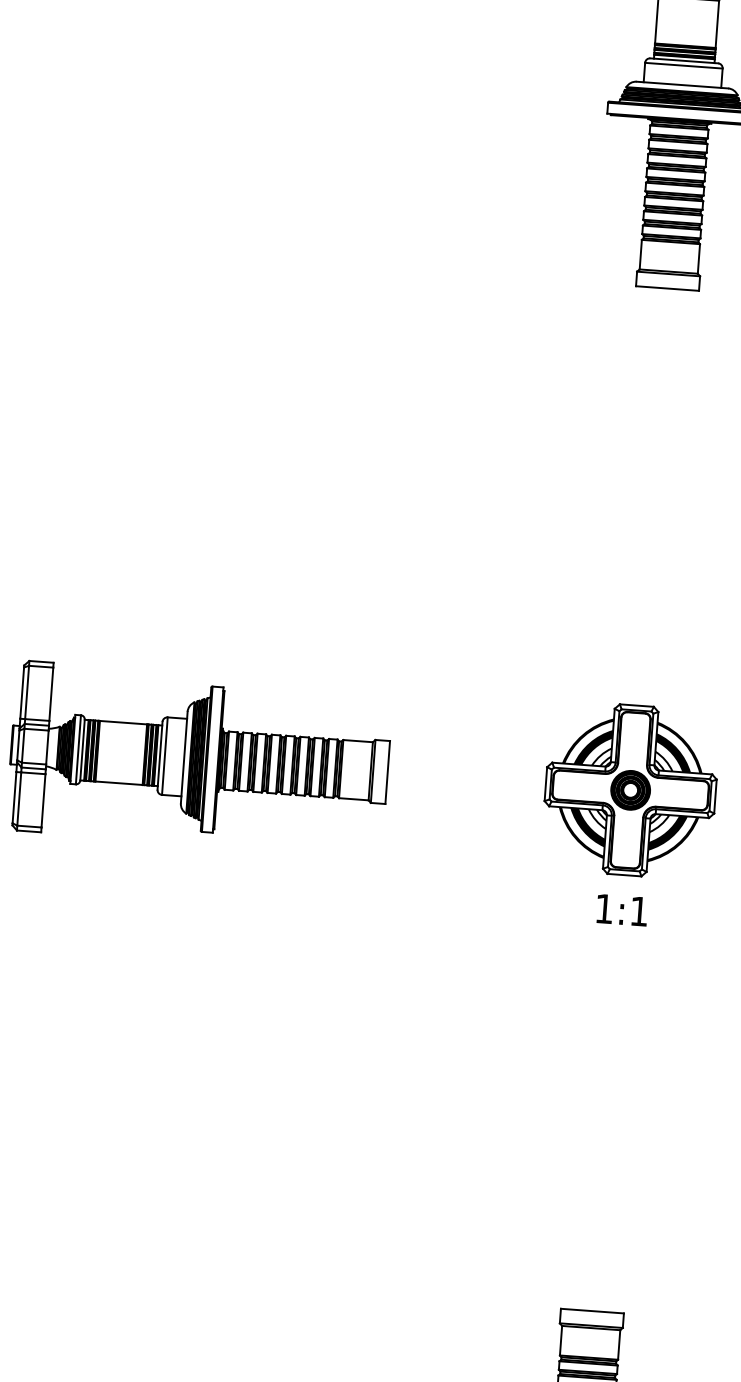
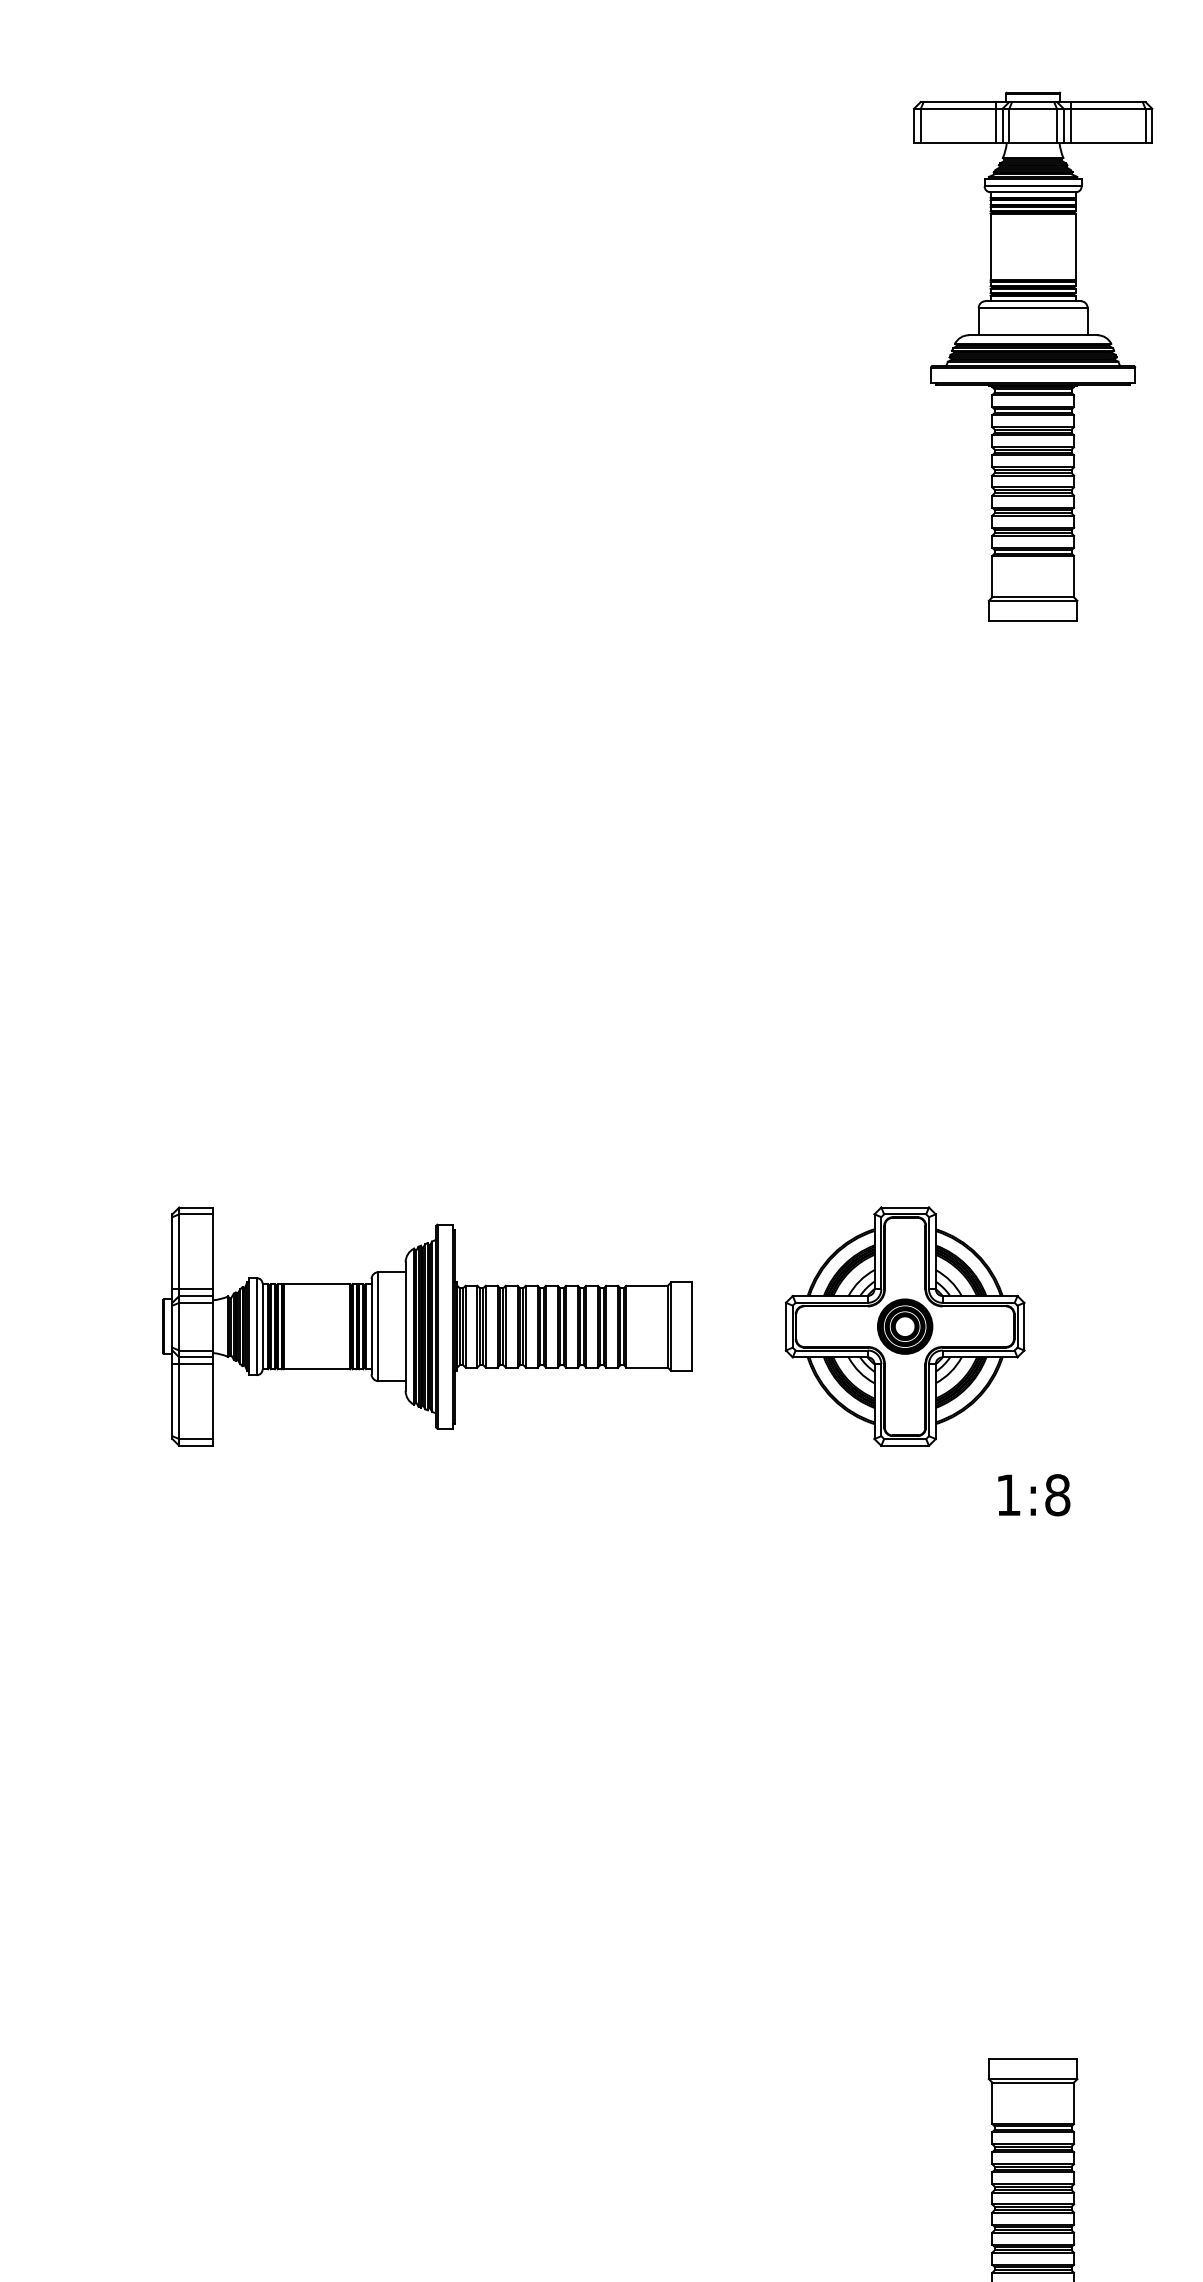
part: (630, 790) -> (904, 1326), moved
text: (639, 911) -> (1057, 1495), 1:1 -> 1:8

